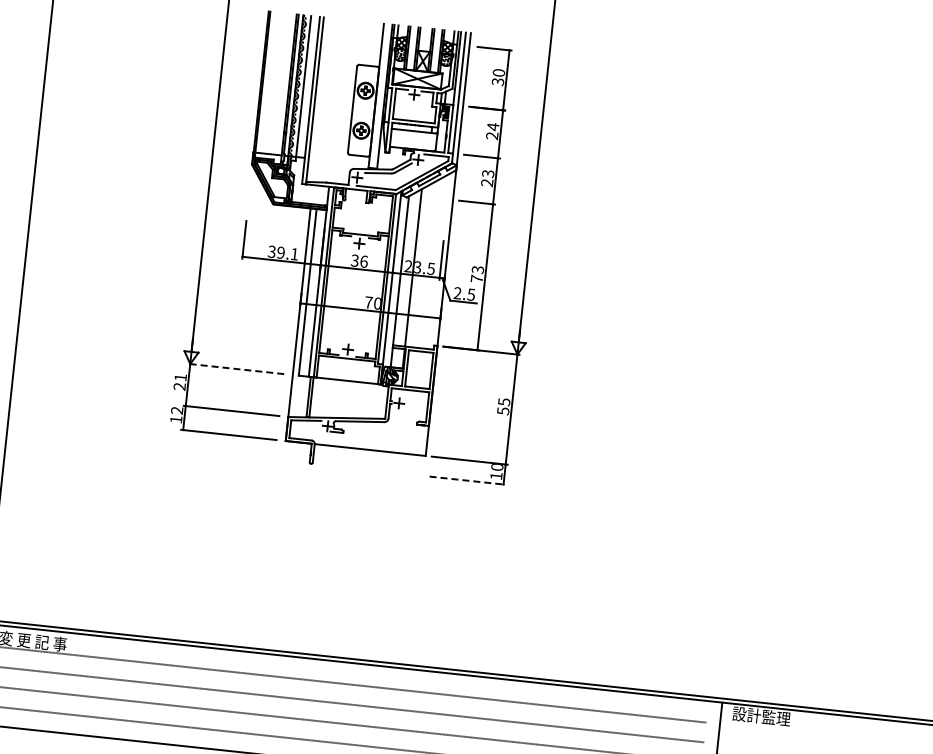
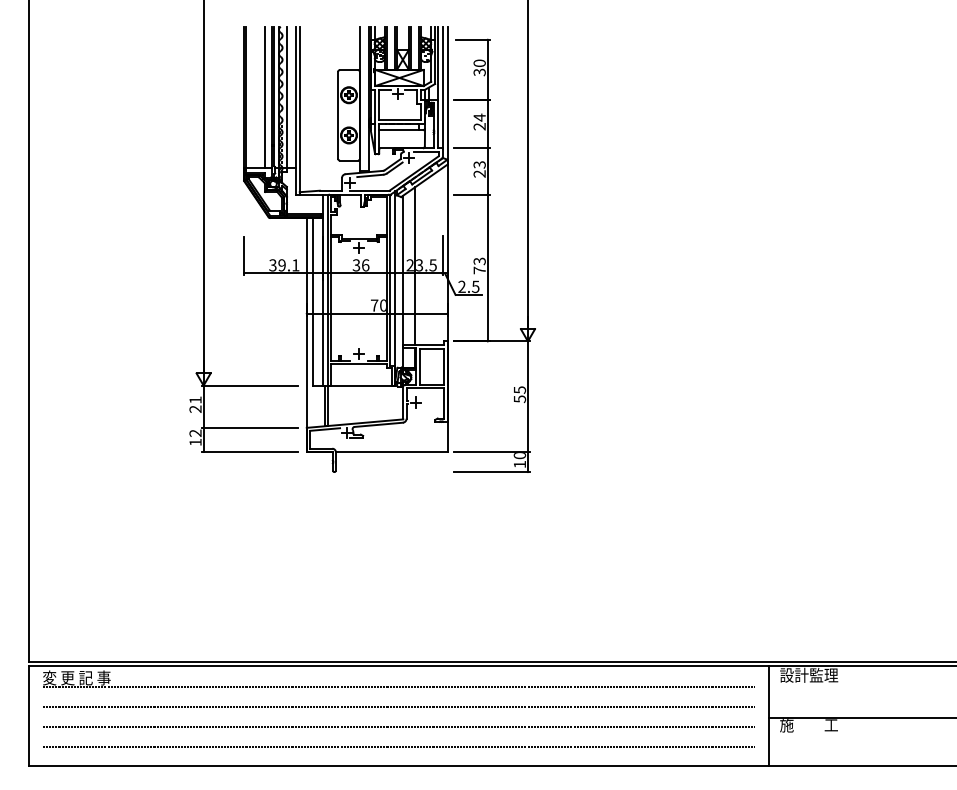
line: (281, 84) -> (264, 97), added
line: (235, 368) -> (249, 385), dashed -> solid
line: (468, 481) -> (492, 472), dashed -> solid

